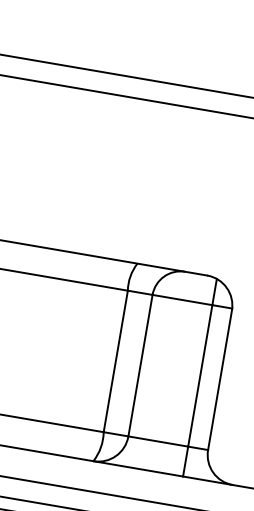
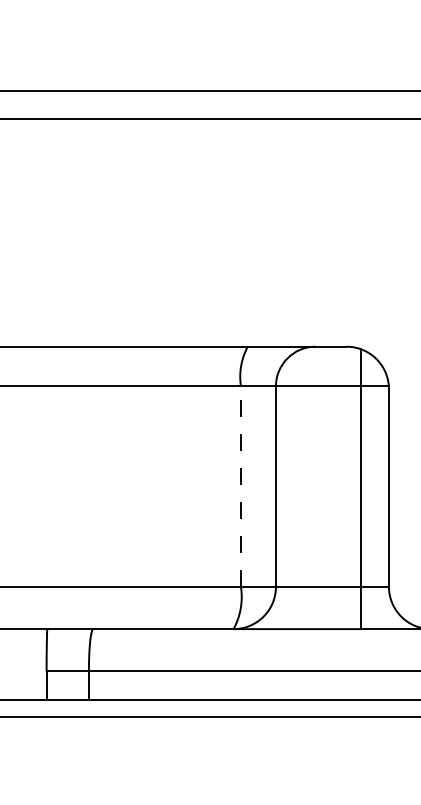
line: (115, 361) -> (240, 486), solid -> dashed

